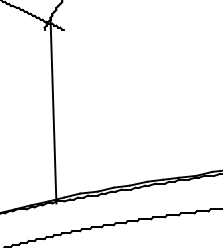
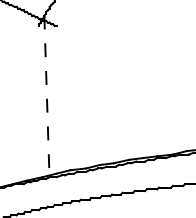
line: (53, 110) -> (46, 97), solid -> dashed

